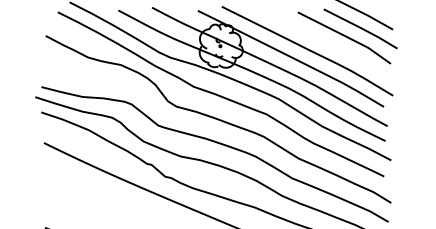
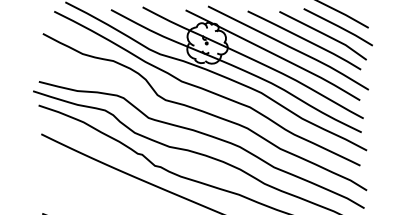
curve: (324, 43) -> (304, 40), added

